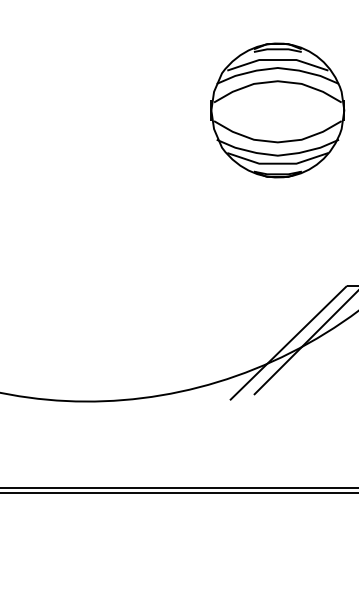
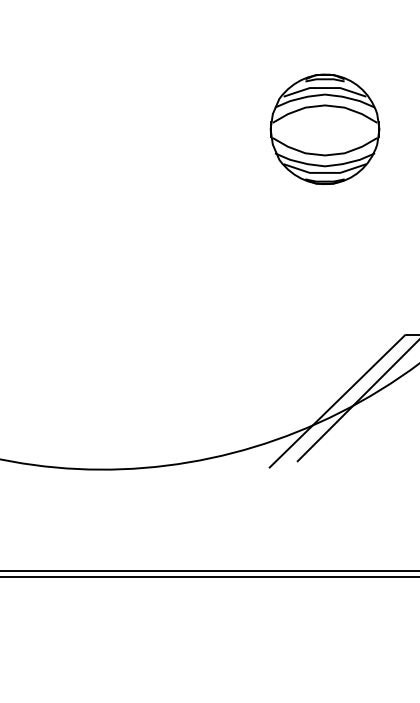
part: (277, 110) -> (324, 129), size x0.7

